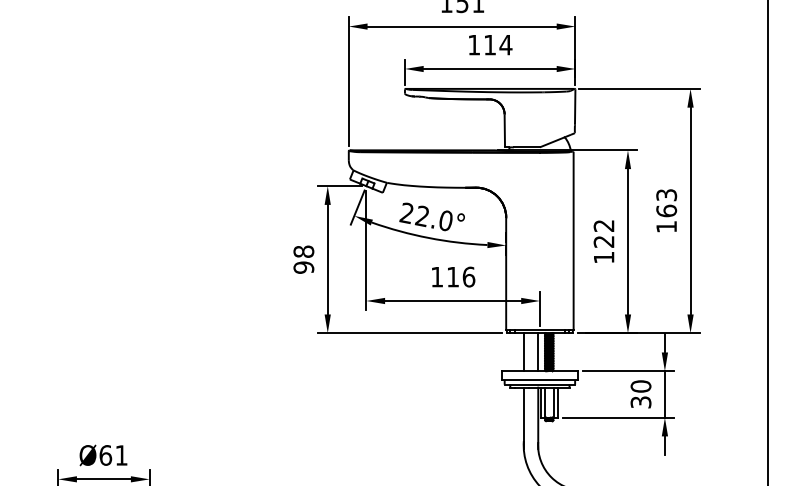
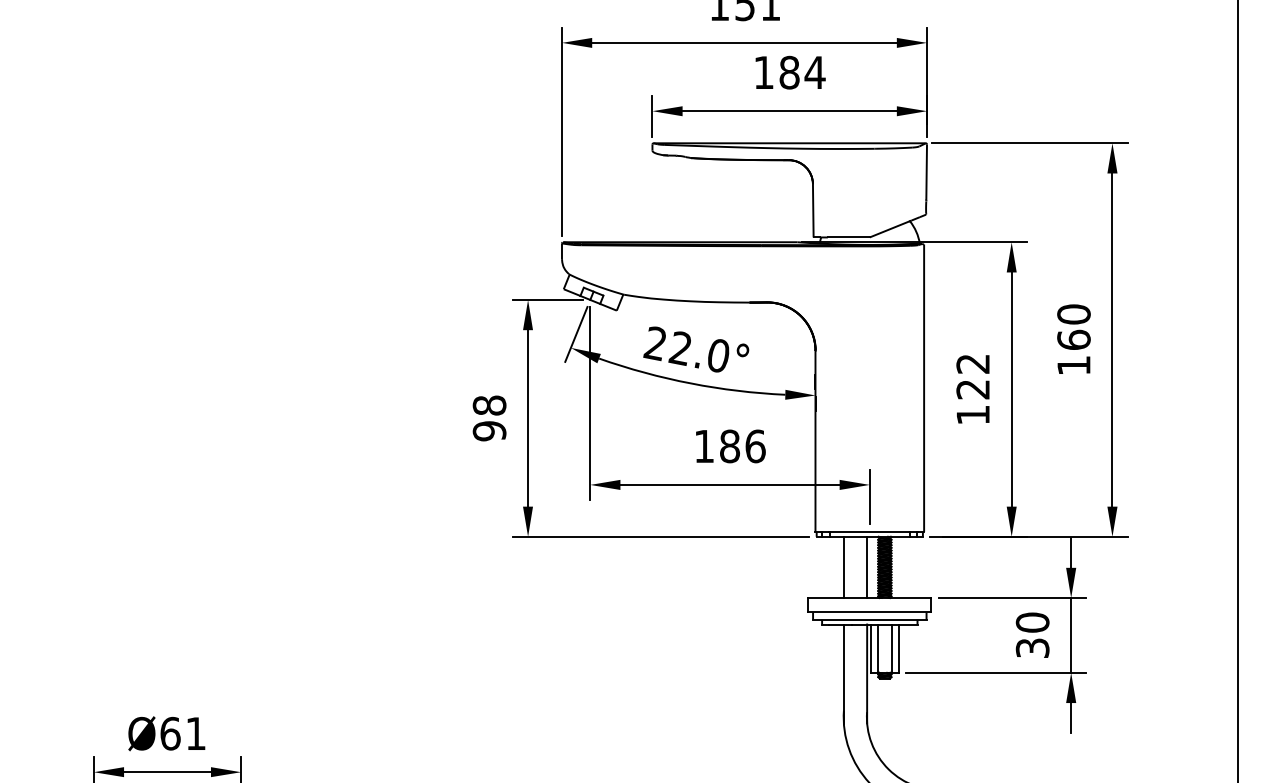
text: (490, 44) -> (790, 71), 114 -> 184
text: (666, 195) -> (1073, 314), 163 -> 160
text: (453, 276) -> (730, 445), 116 -> 186

